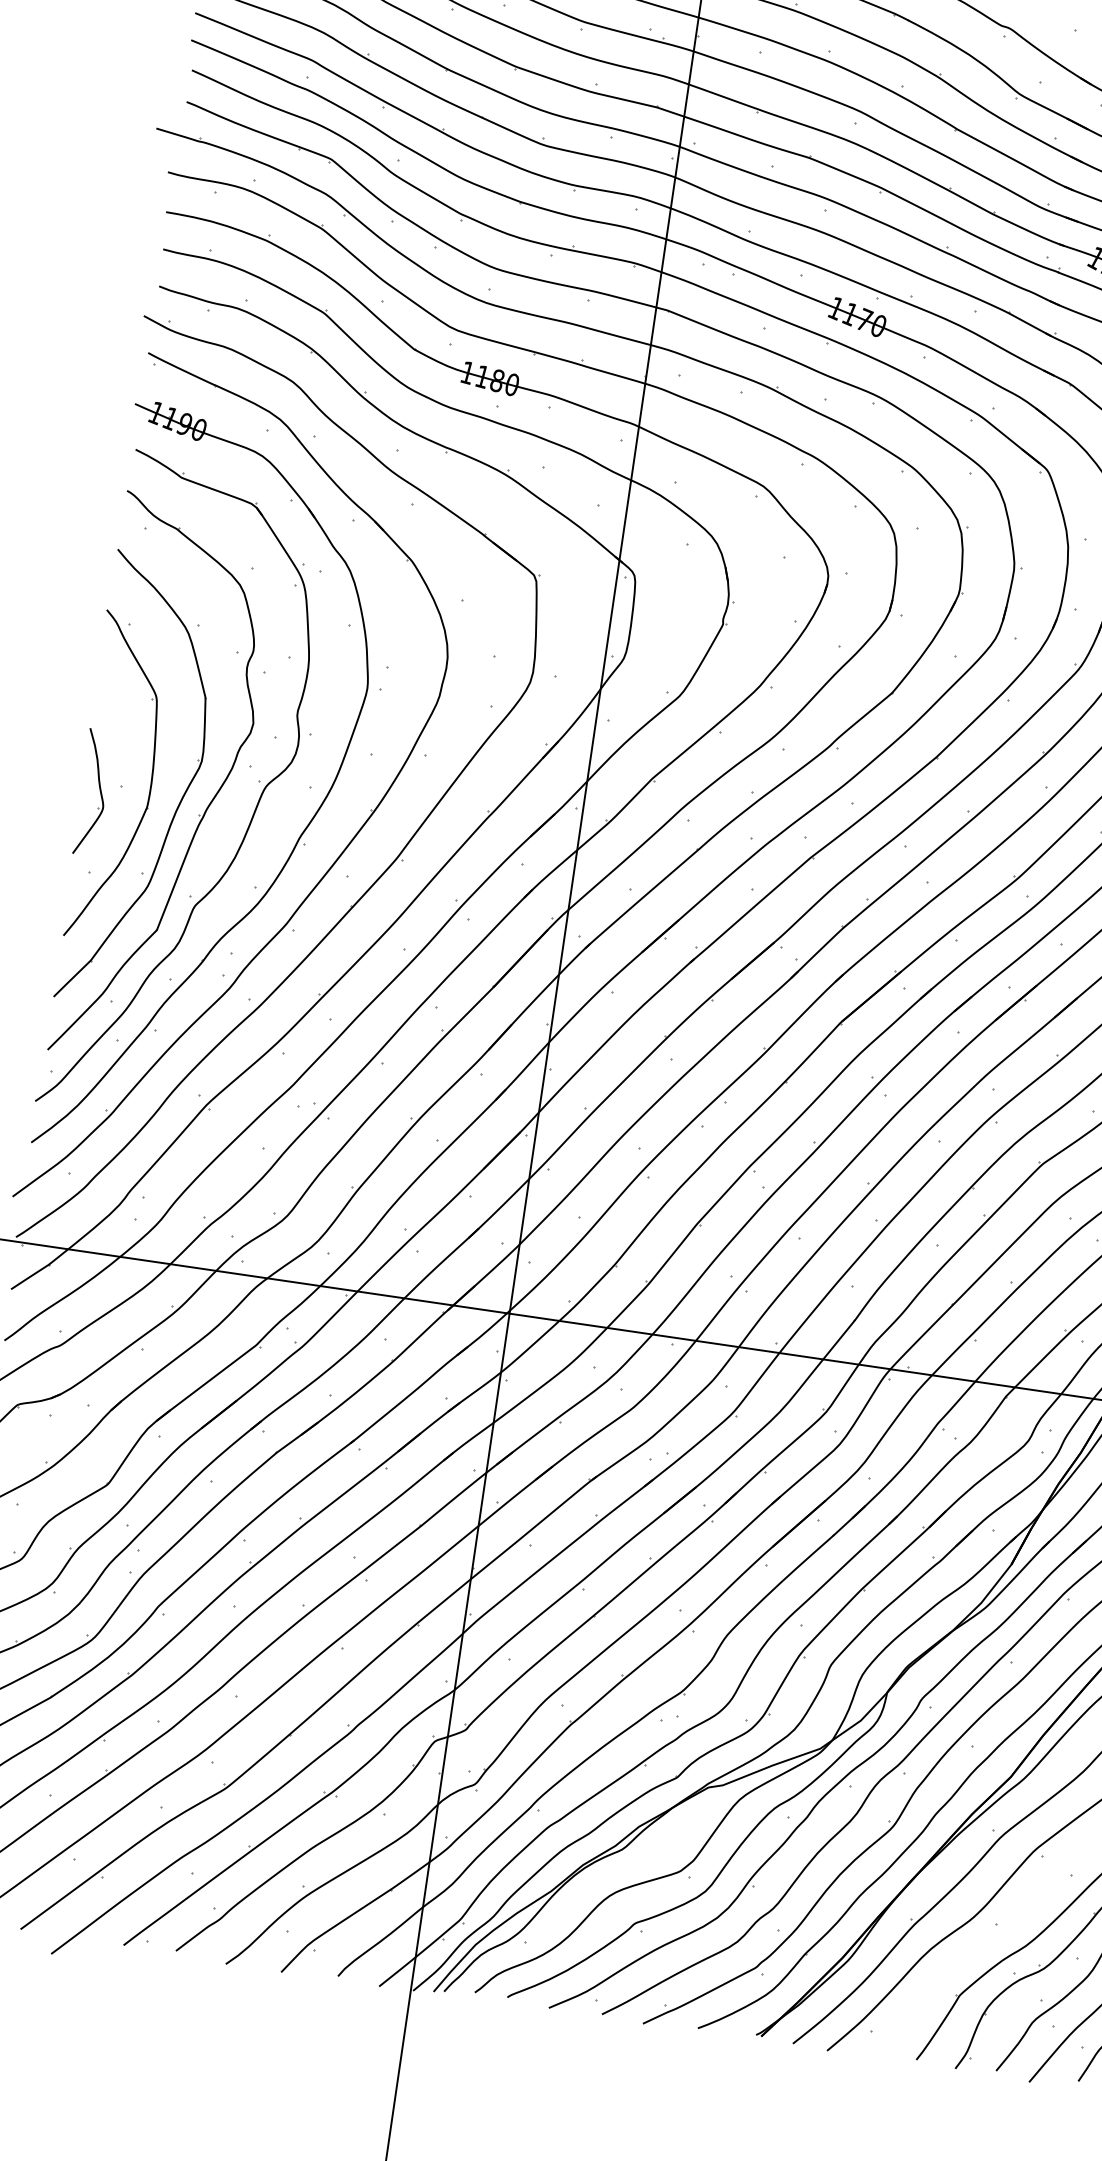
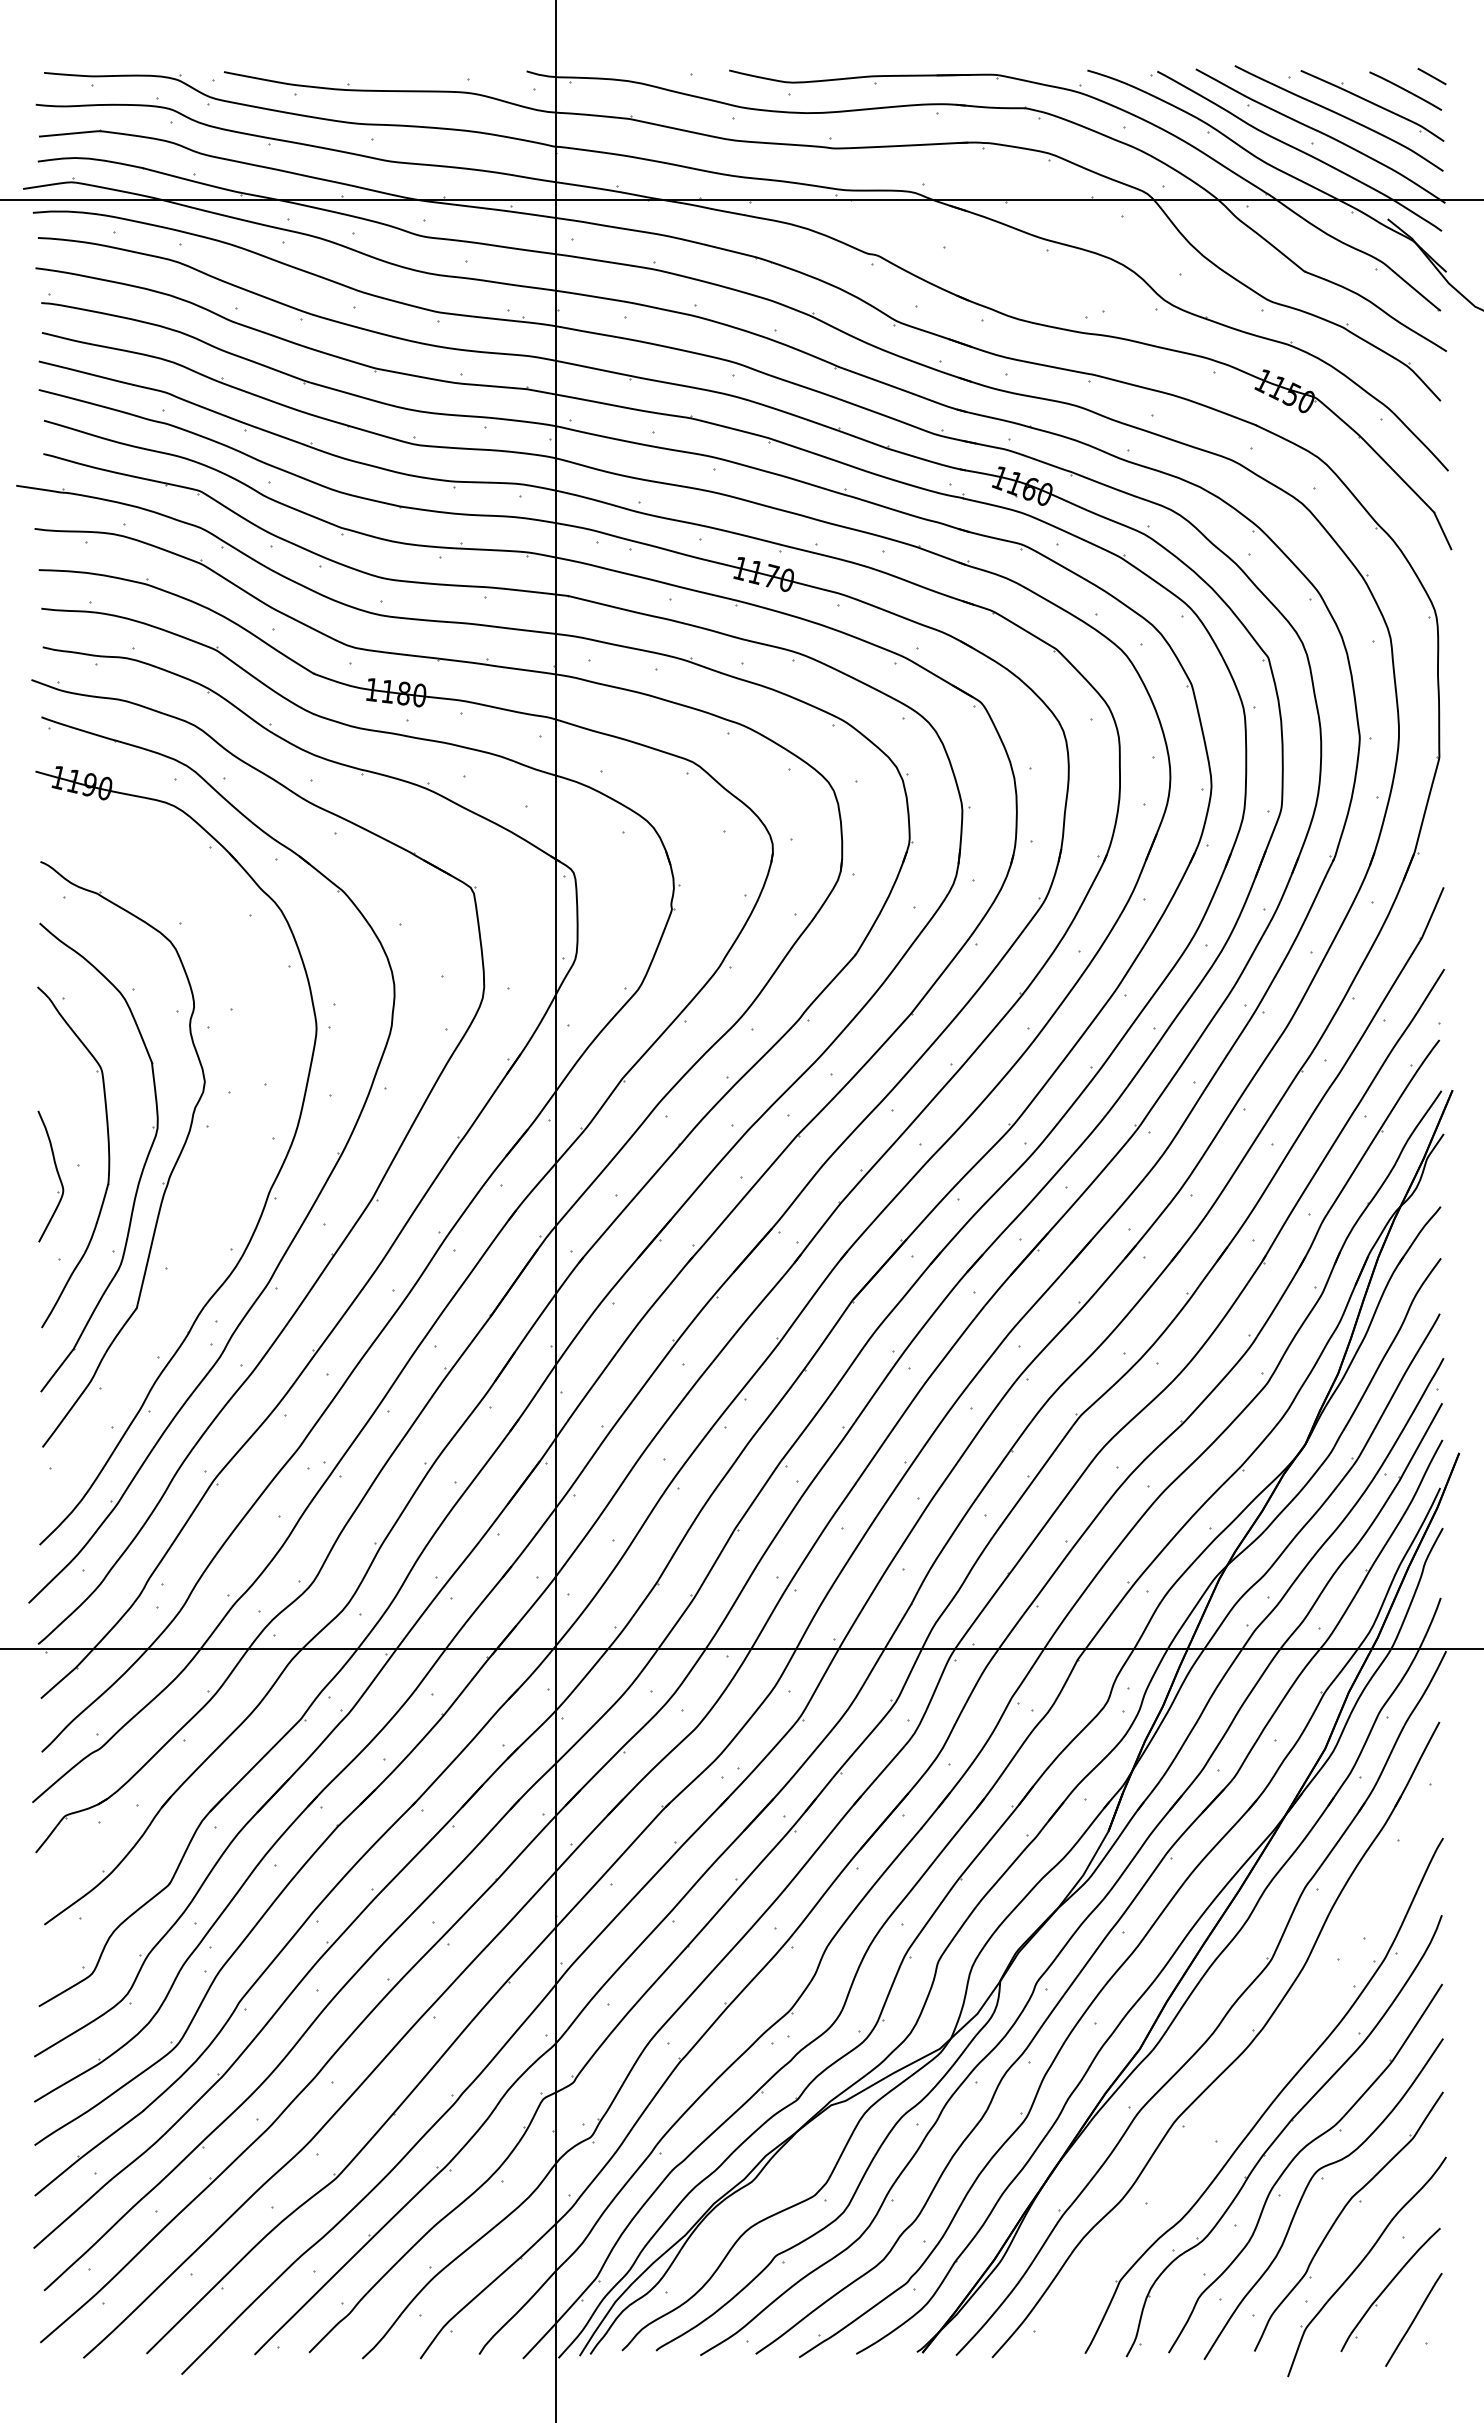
part: (252, 814) -> (217, 1175), removed

